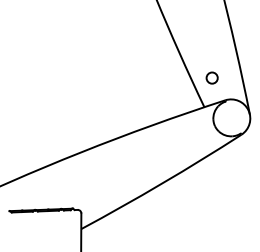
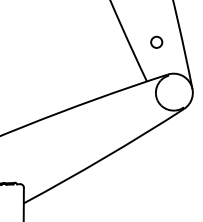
circle: (211, 77) -> (156, 41), moved

